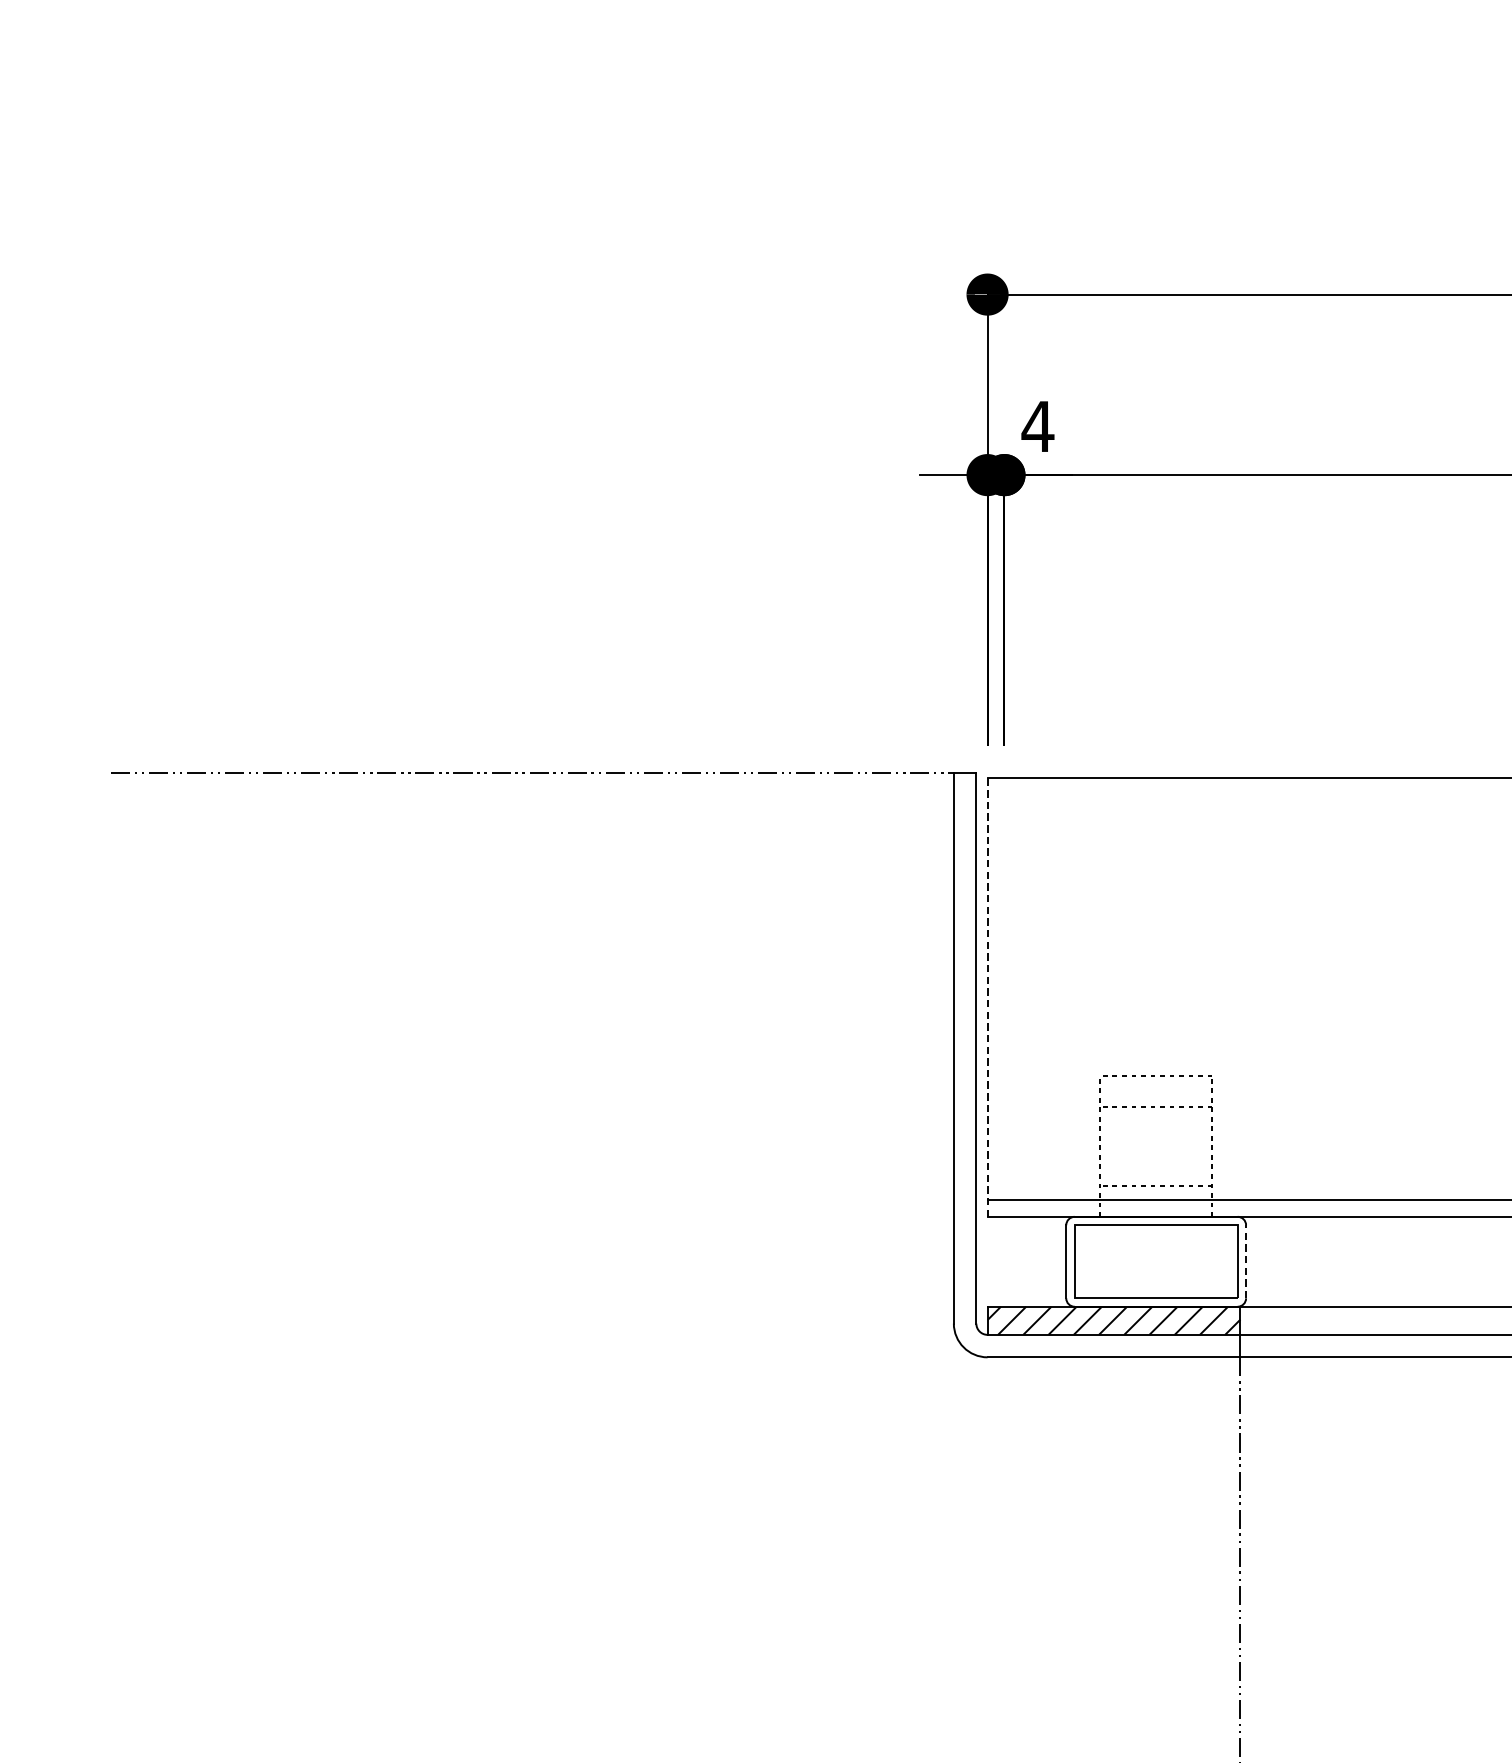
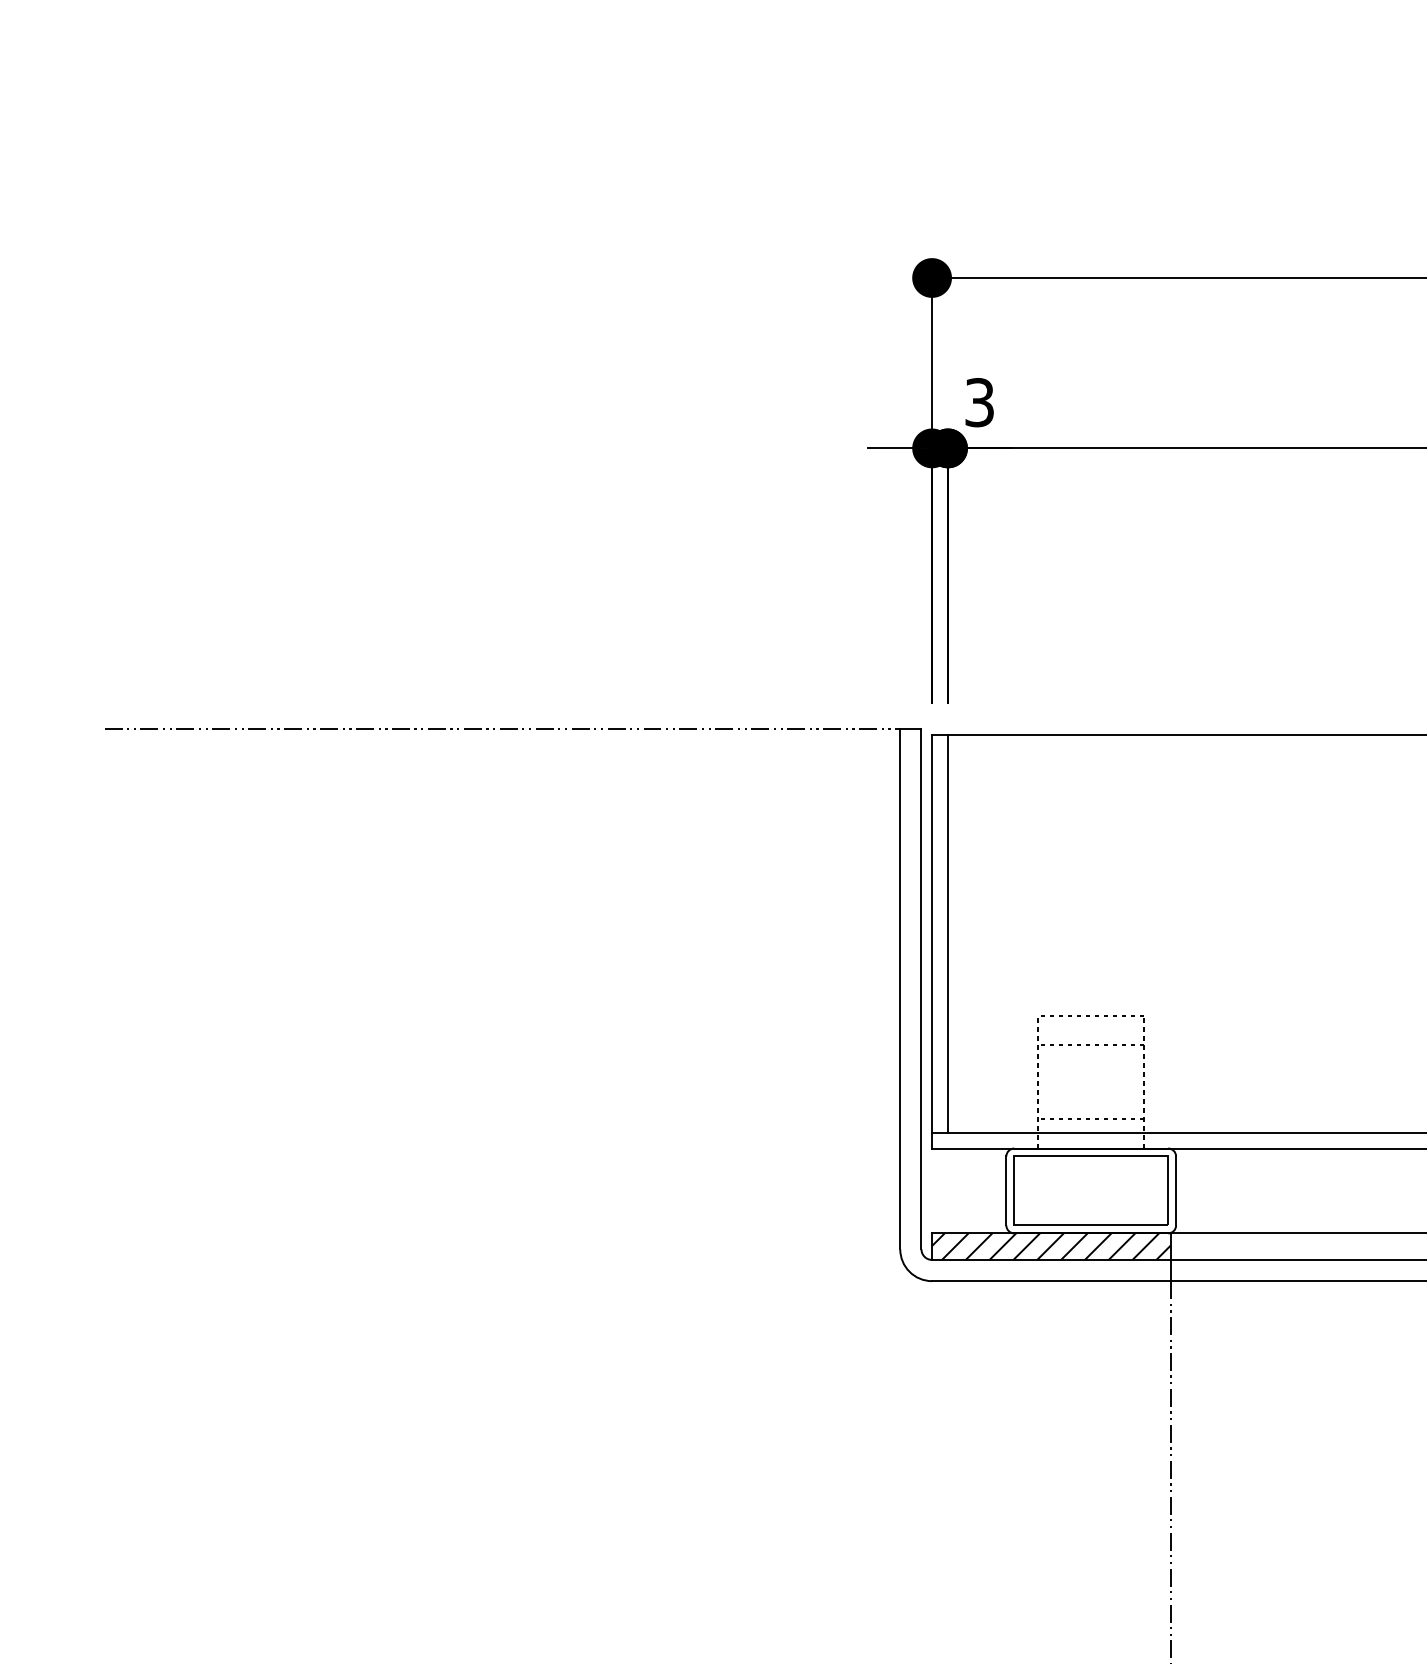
text: (1037, 426) -> (979, 402), 4 -> 3
line: (1004, 989) -> (948, 933), added
line: (988, 997) -> (932, 941), dashed -> solid
line: (1246, 1261) -> (1176, 1190), dashed -> solid

